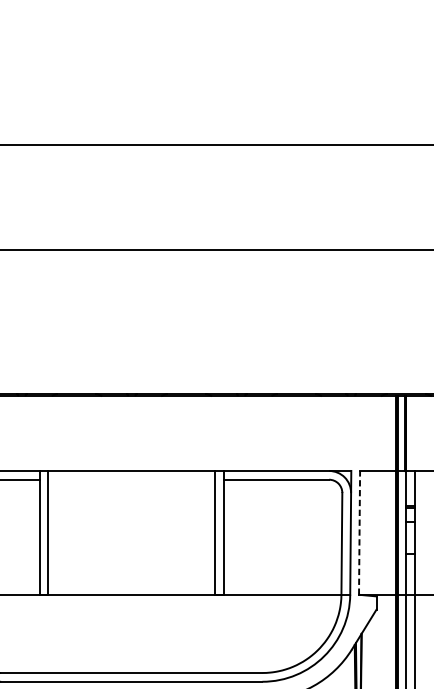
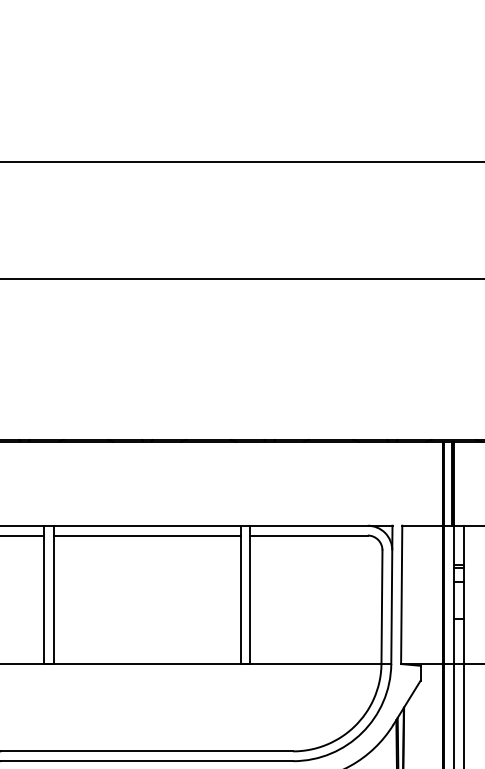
line: (131, 479) -> (147, 535), added
line: (359, 532) -> (401, 594), dashed -> solid

